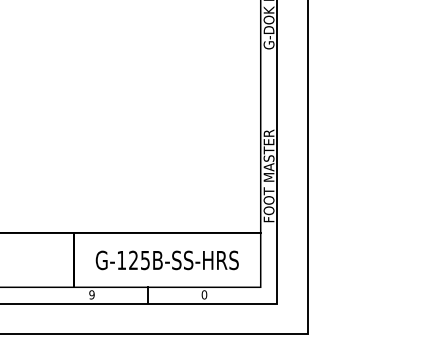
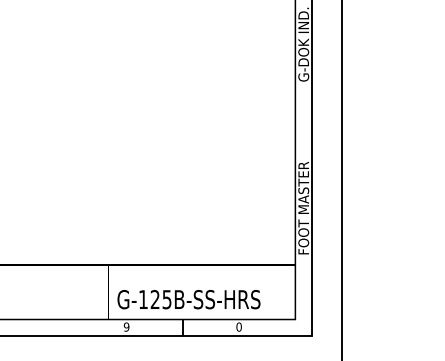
text: (166, 260) -> (188, 299), moved

